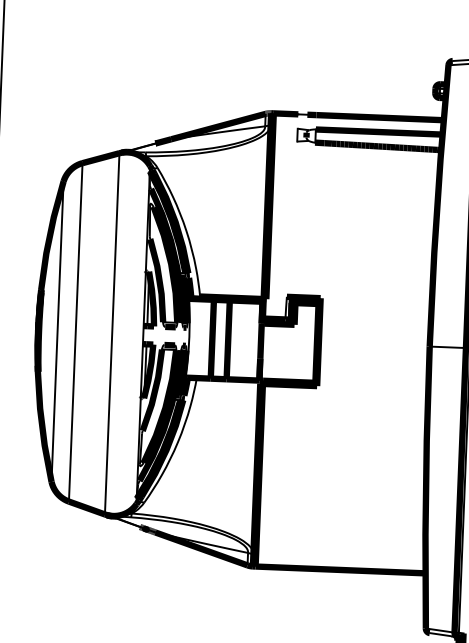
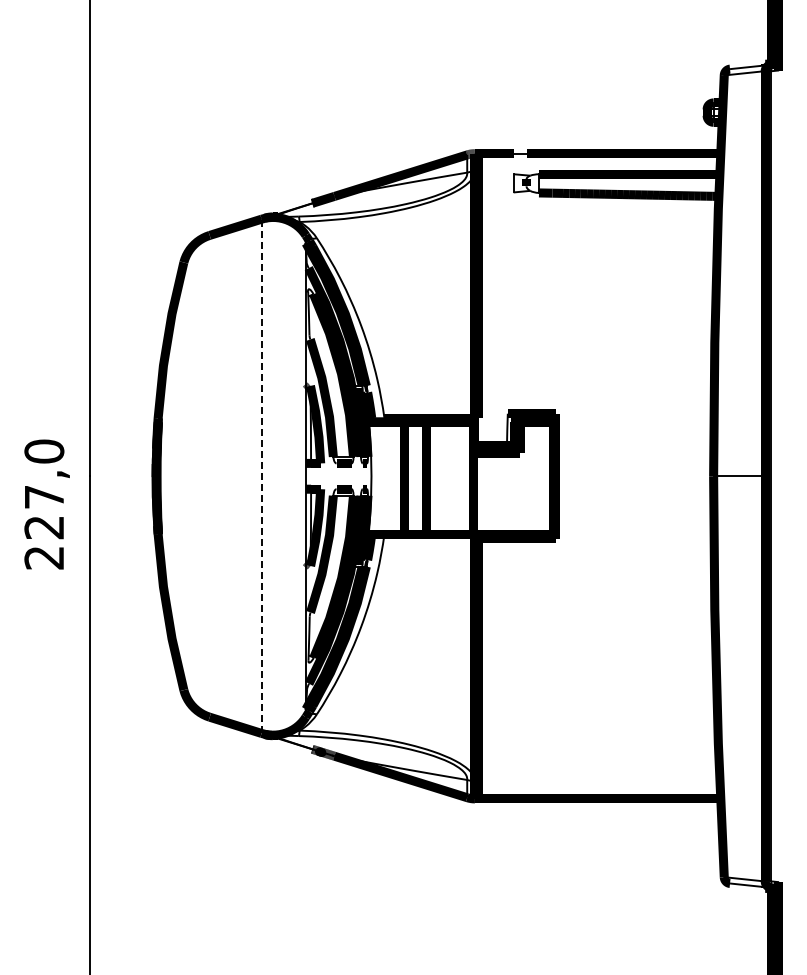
line: (57, 331) -> (183, 476), removed
line: (75, 332) -> (209, 476), removed
line: (112, 333) -> (261, 475), solid -> dashed

